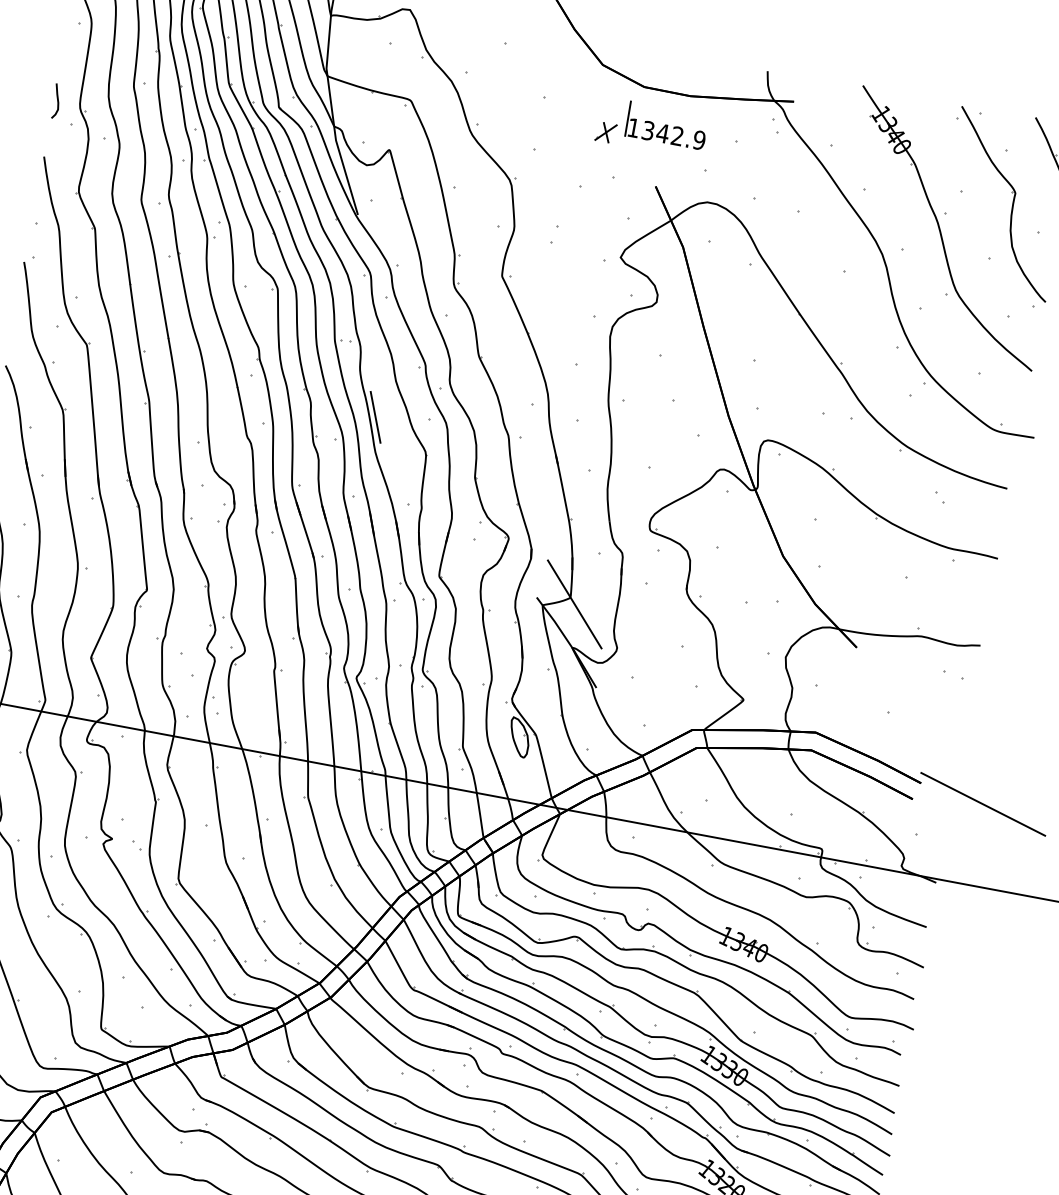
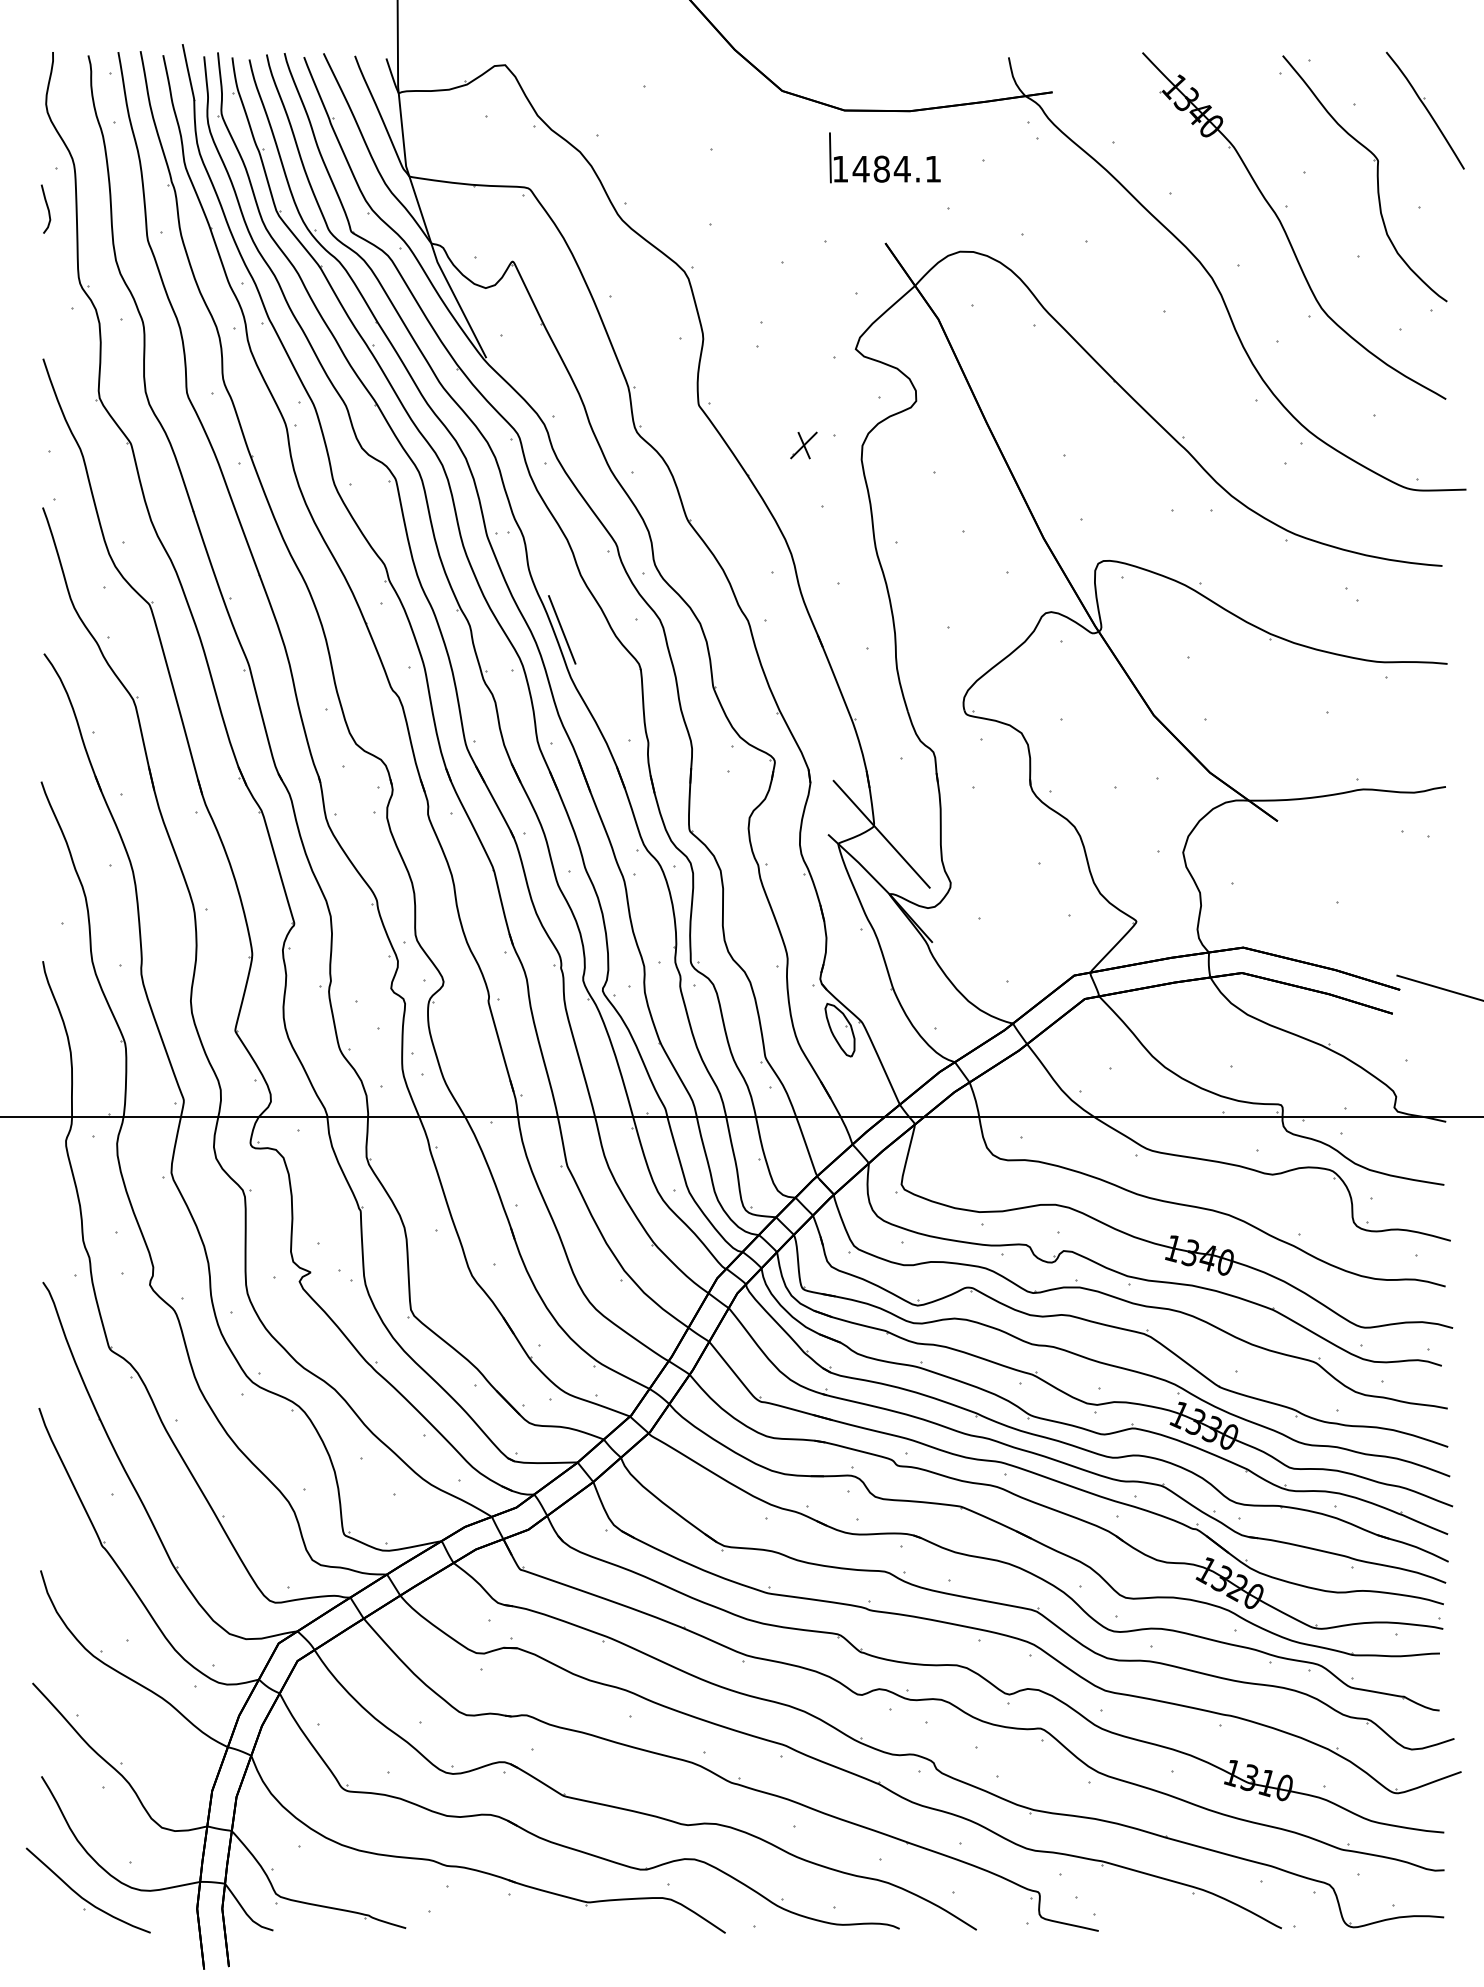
curve: (57, 101) -> (47, 208), moved
part: (605, 132) -> (803, 445), moved
text: (673, 134) -> (896, 168), 1342.9 -> 1484.1

